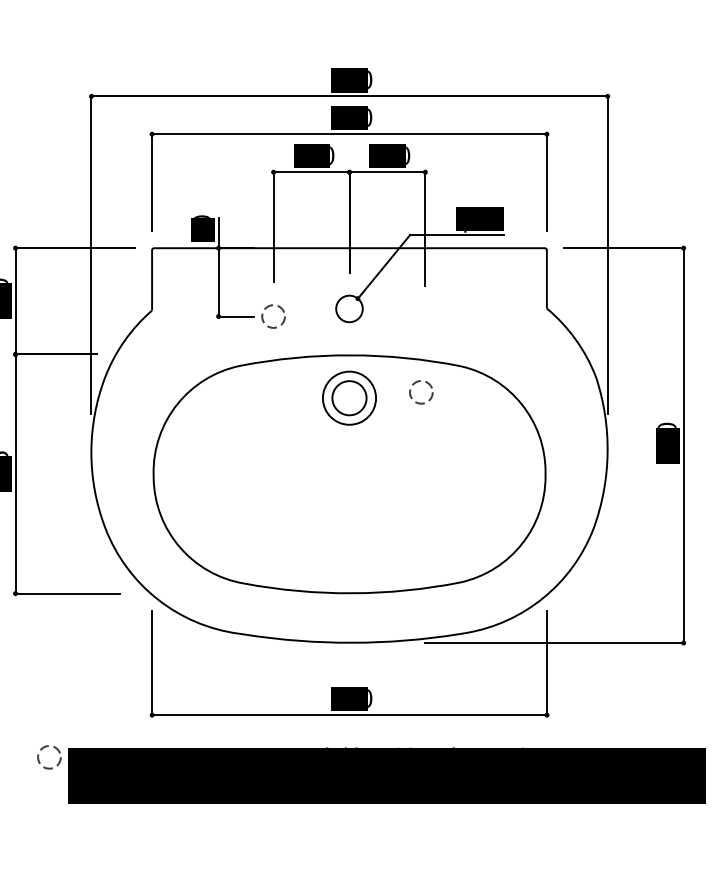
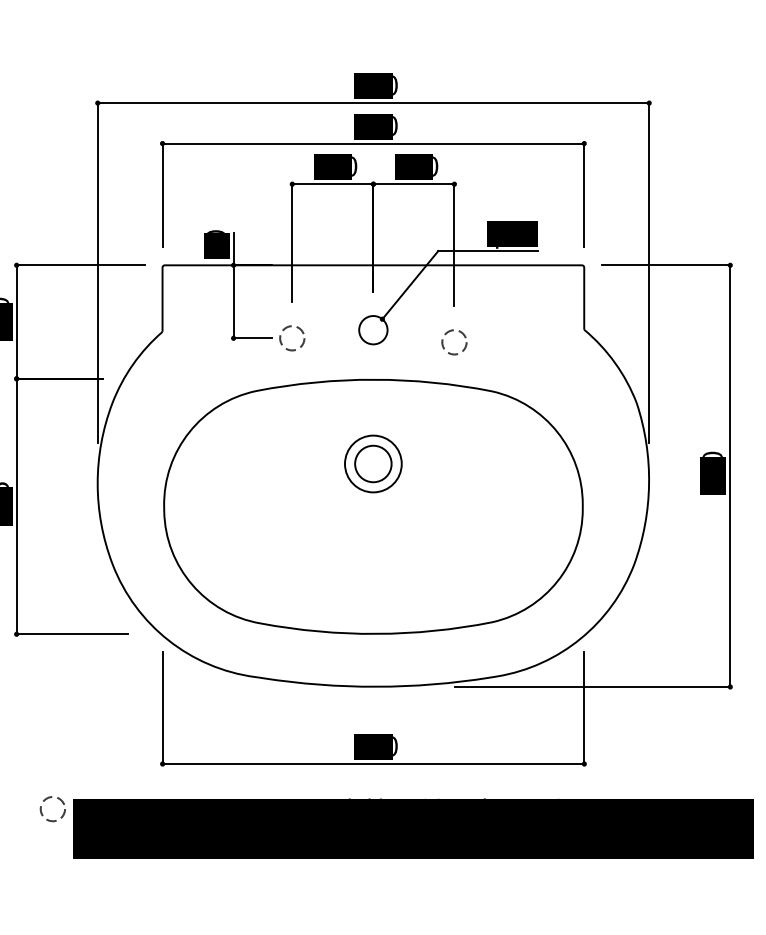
circle: (421, 392) -> (454, 342), moved
part: (349, 397) -> (373, 463), moved

